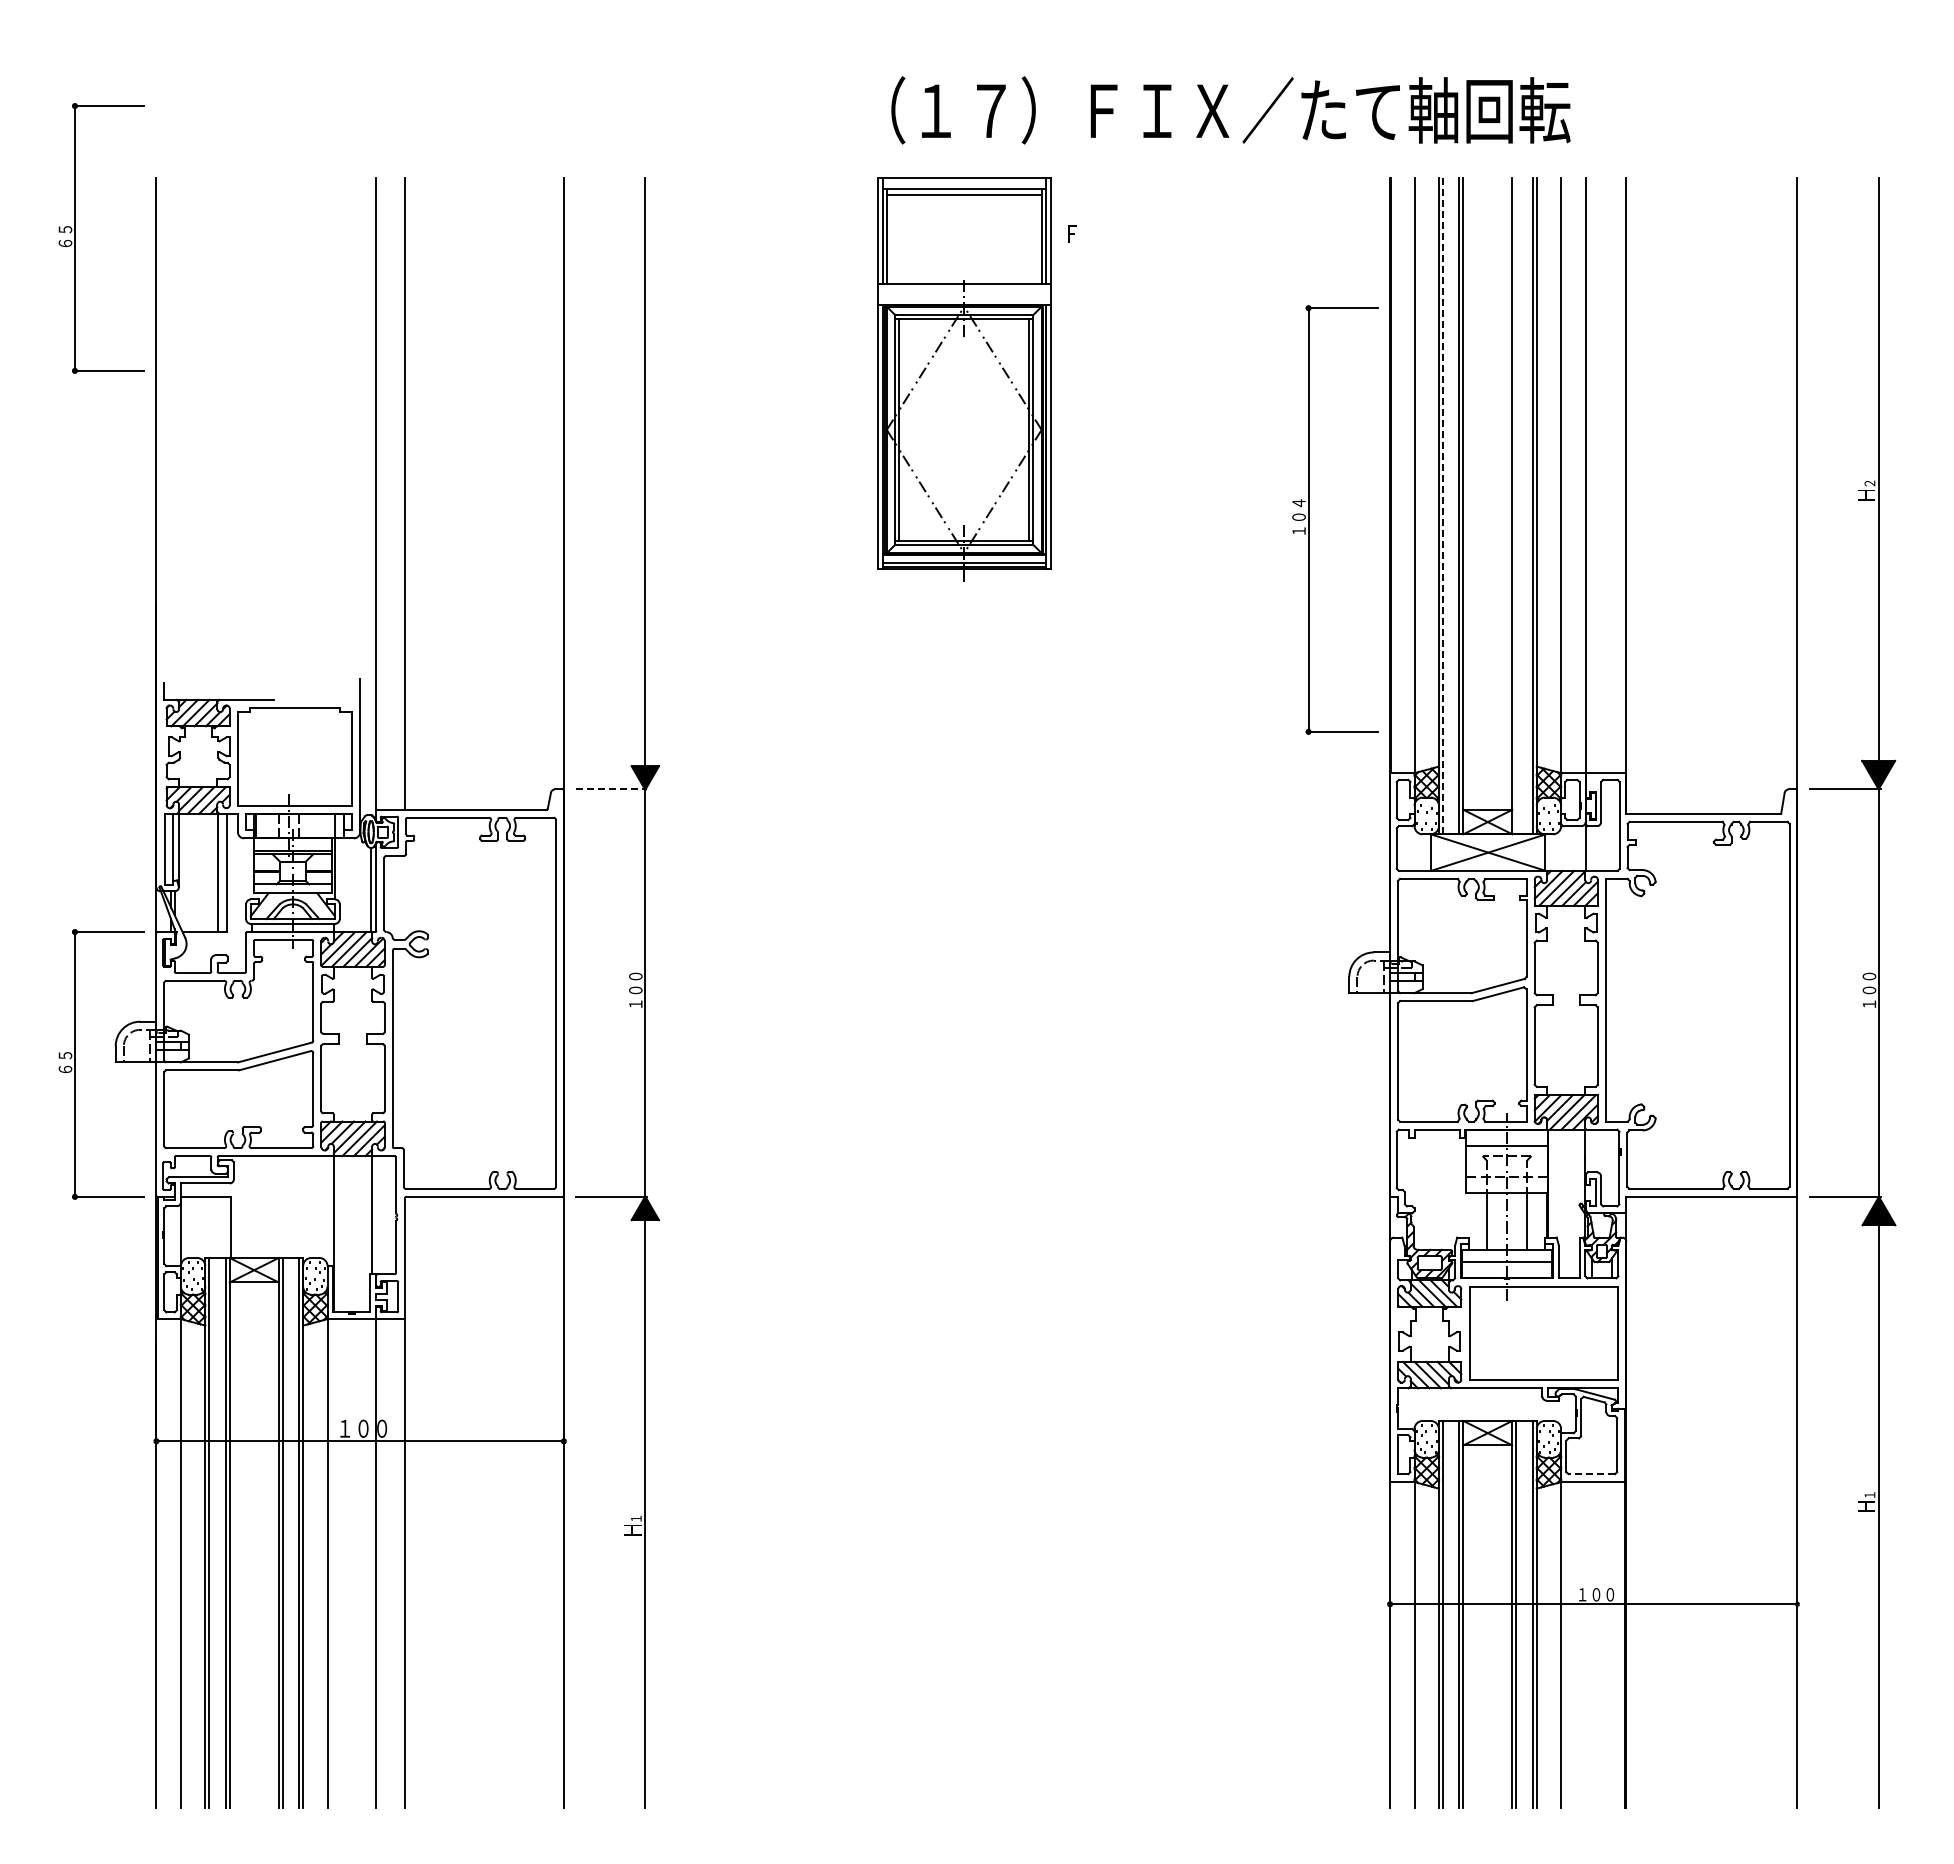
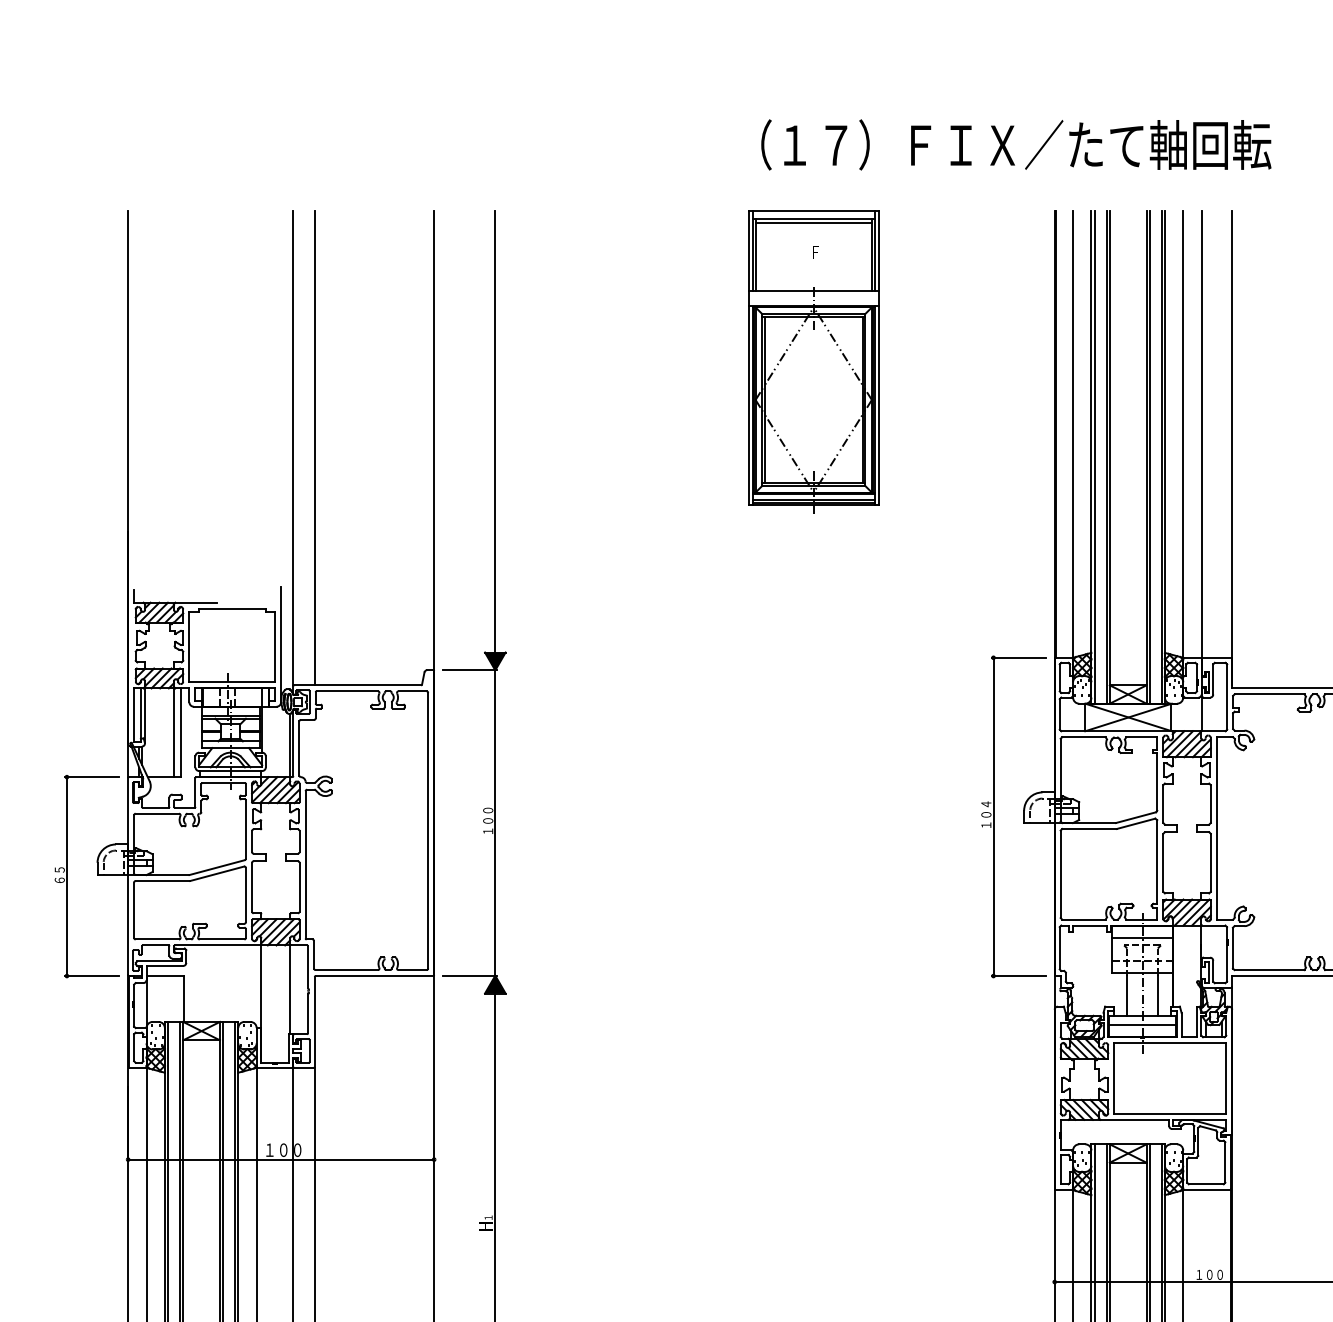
text: (1230, 110) -> (1015, 145), moved
part: (75, 238) -> (67, 256), removed
part: (964, 379) -> (813, 362), moved
line: (1443, 506) -> (1094, 457), dashed -> solid
line: (1516, 506) -> (1149, 457), added
part: (1309, 519) -> (994, 816), moved
line: (611, 789) -> (469, 670), dashed -> solid
line: (1591, 1474) -> (1206, 1184), dashed -> solid

